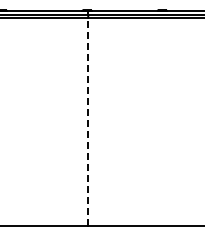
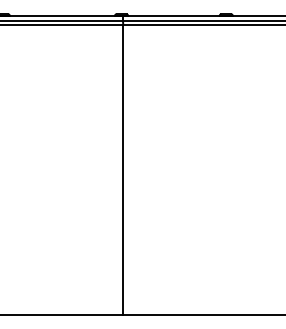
line: (88, 121) -> (123, 169), dashed -> solid

